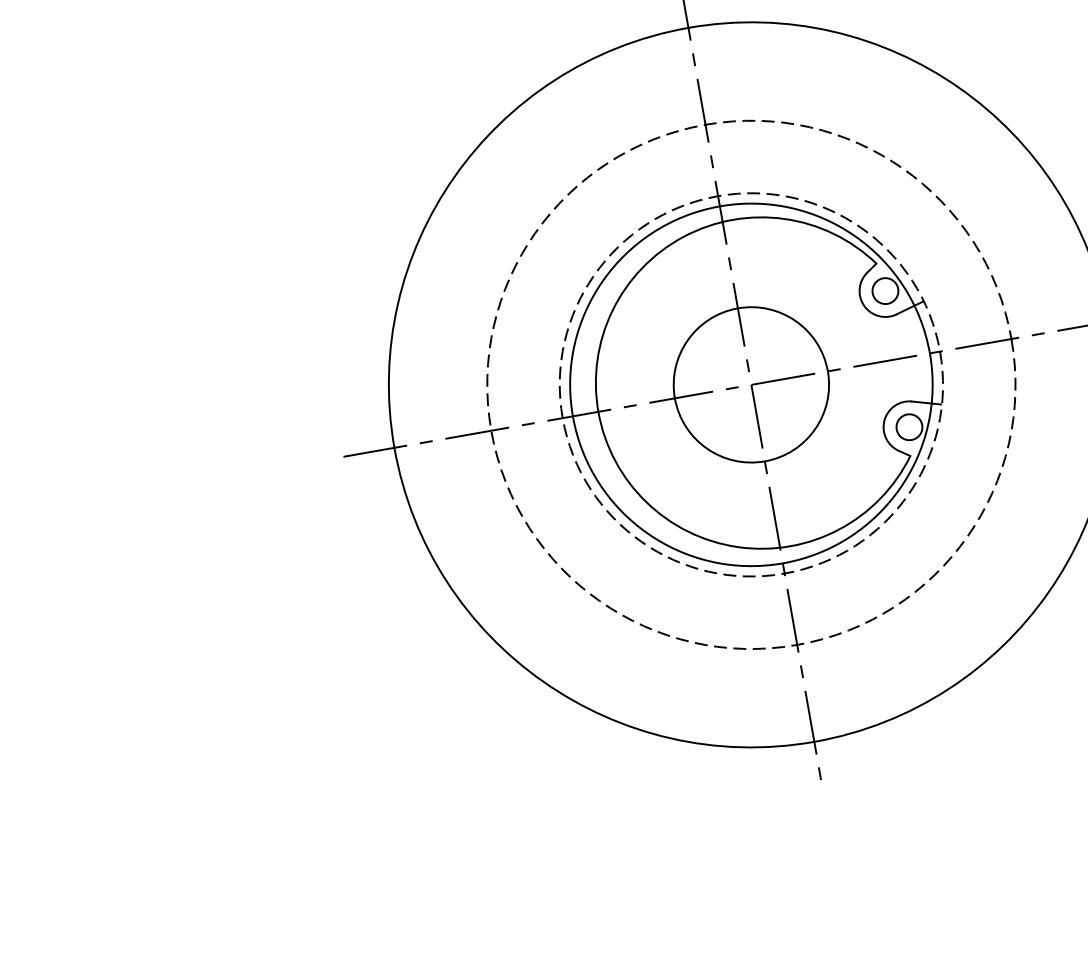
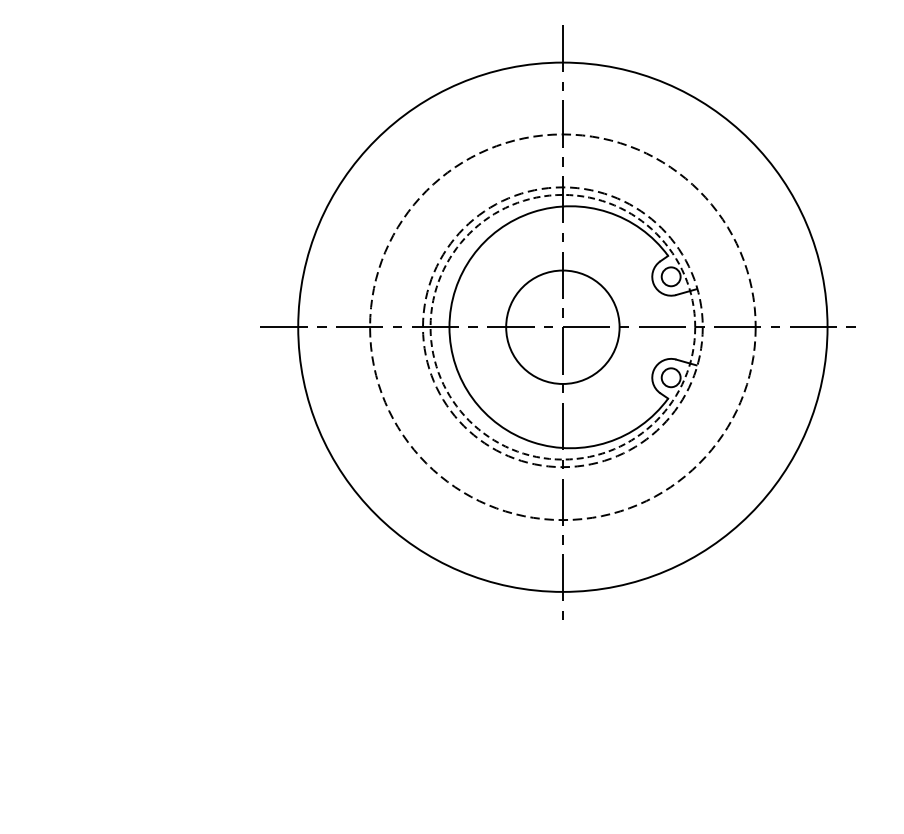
circle: (750, 383) -> (562, 326), solid -> dashed

